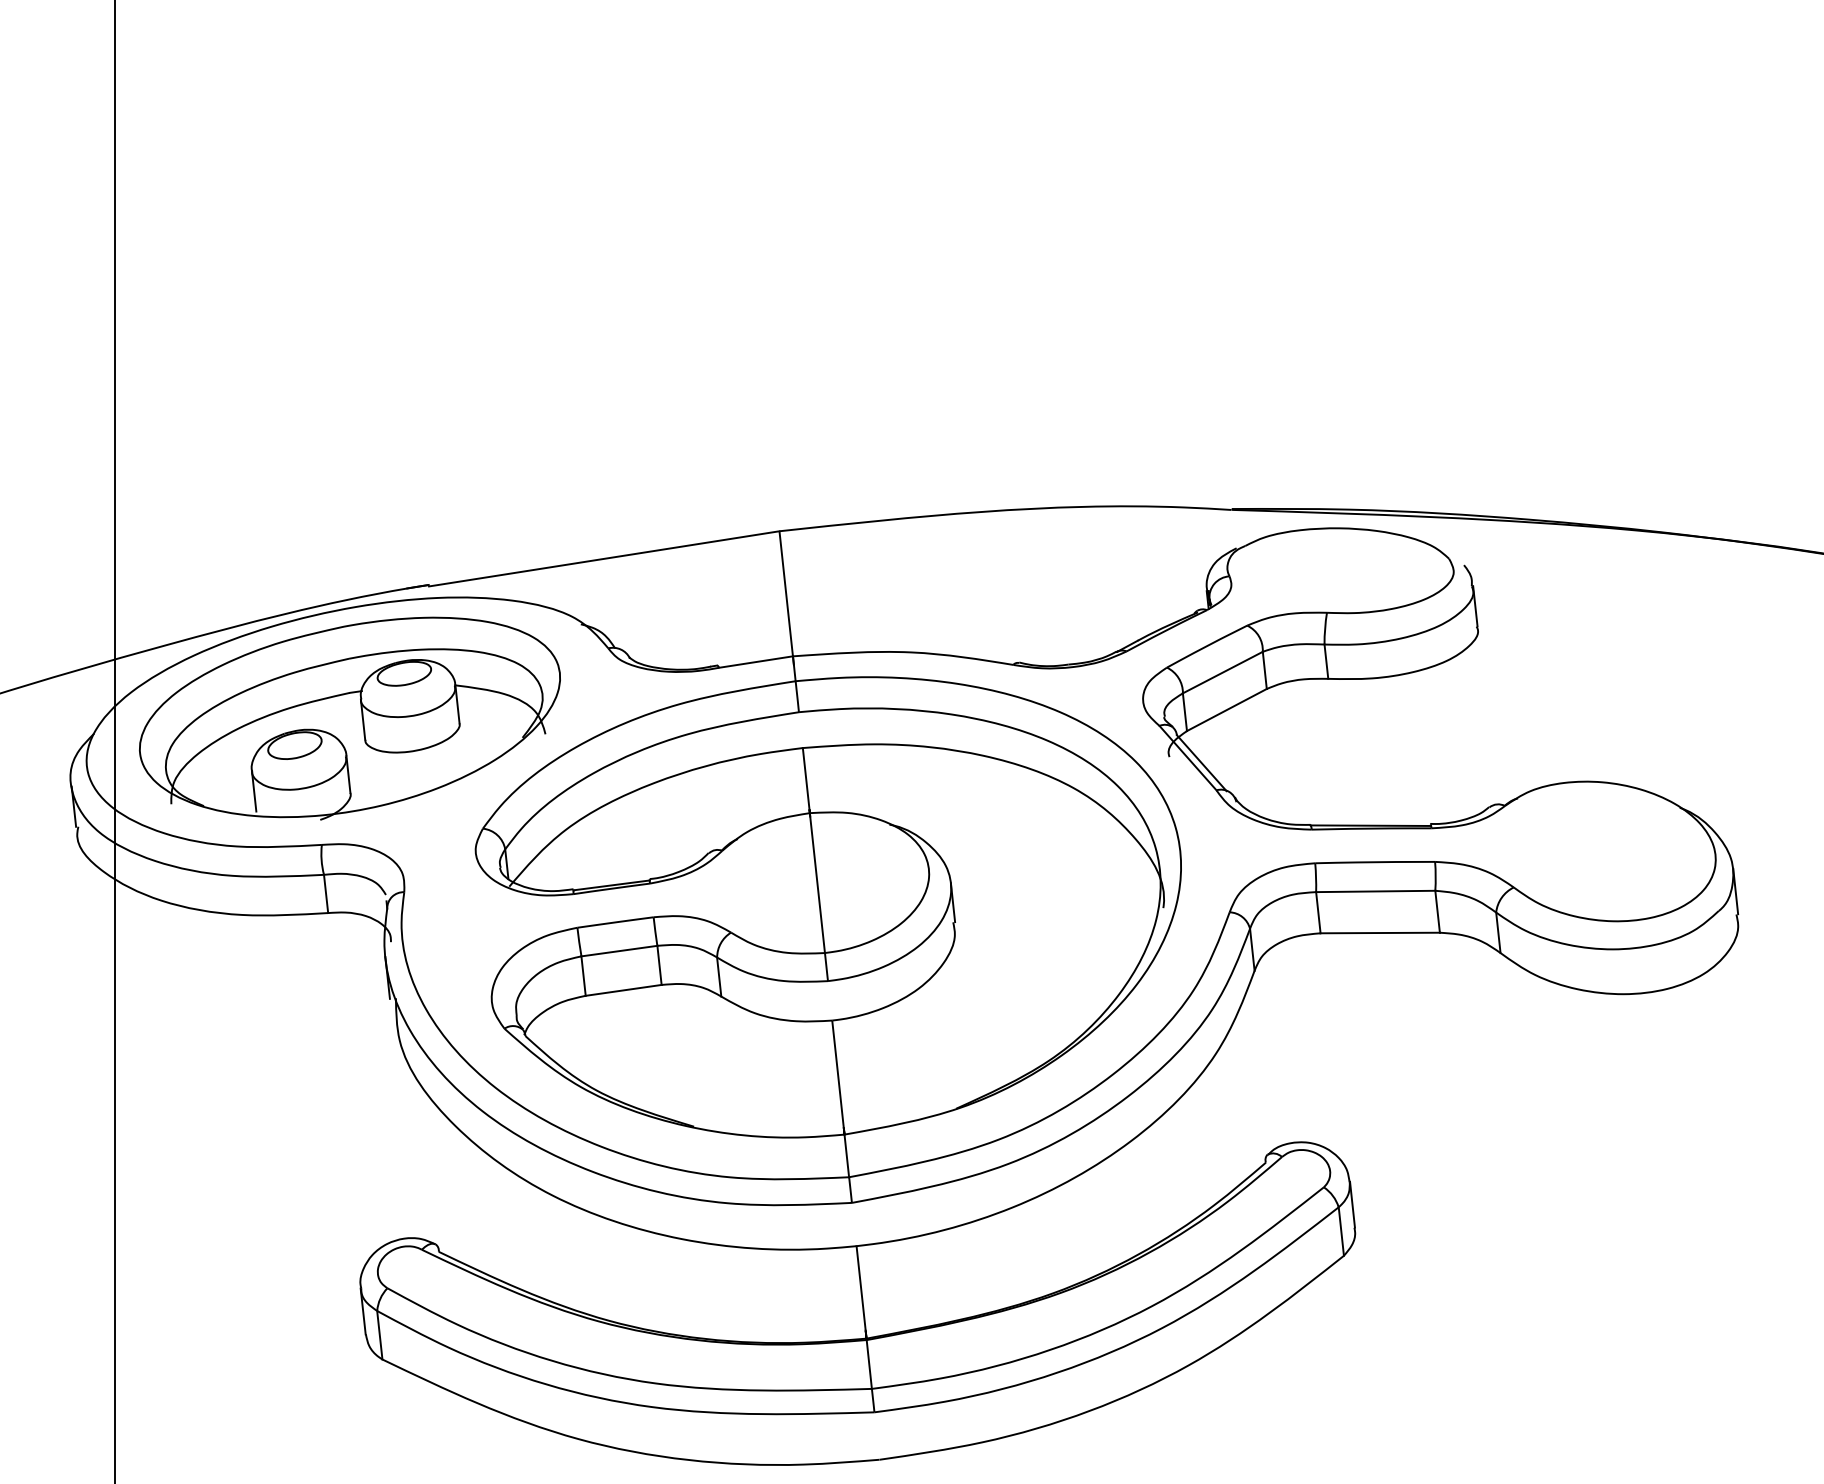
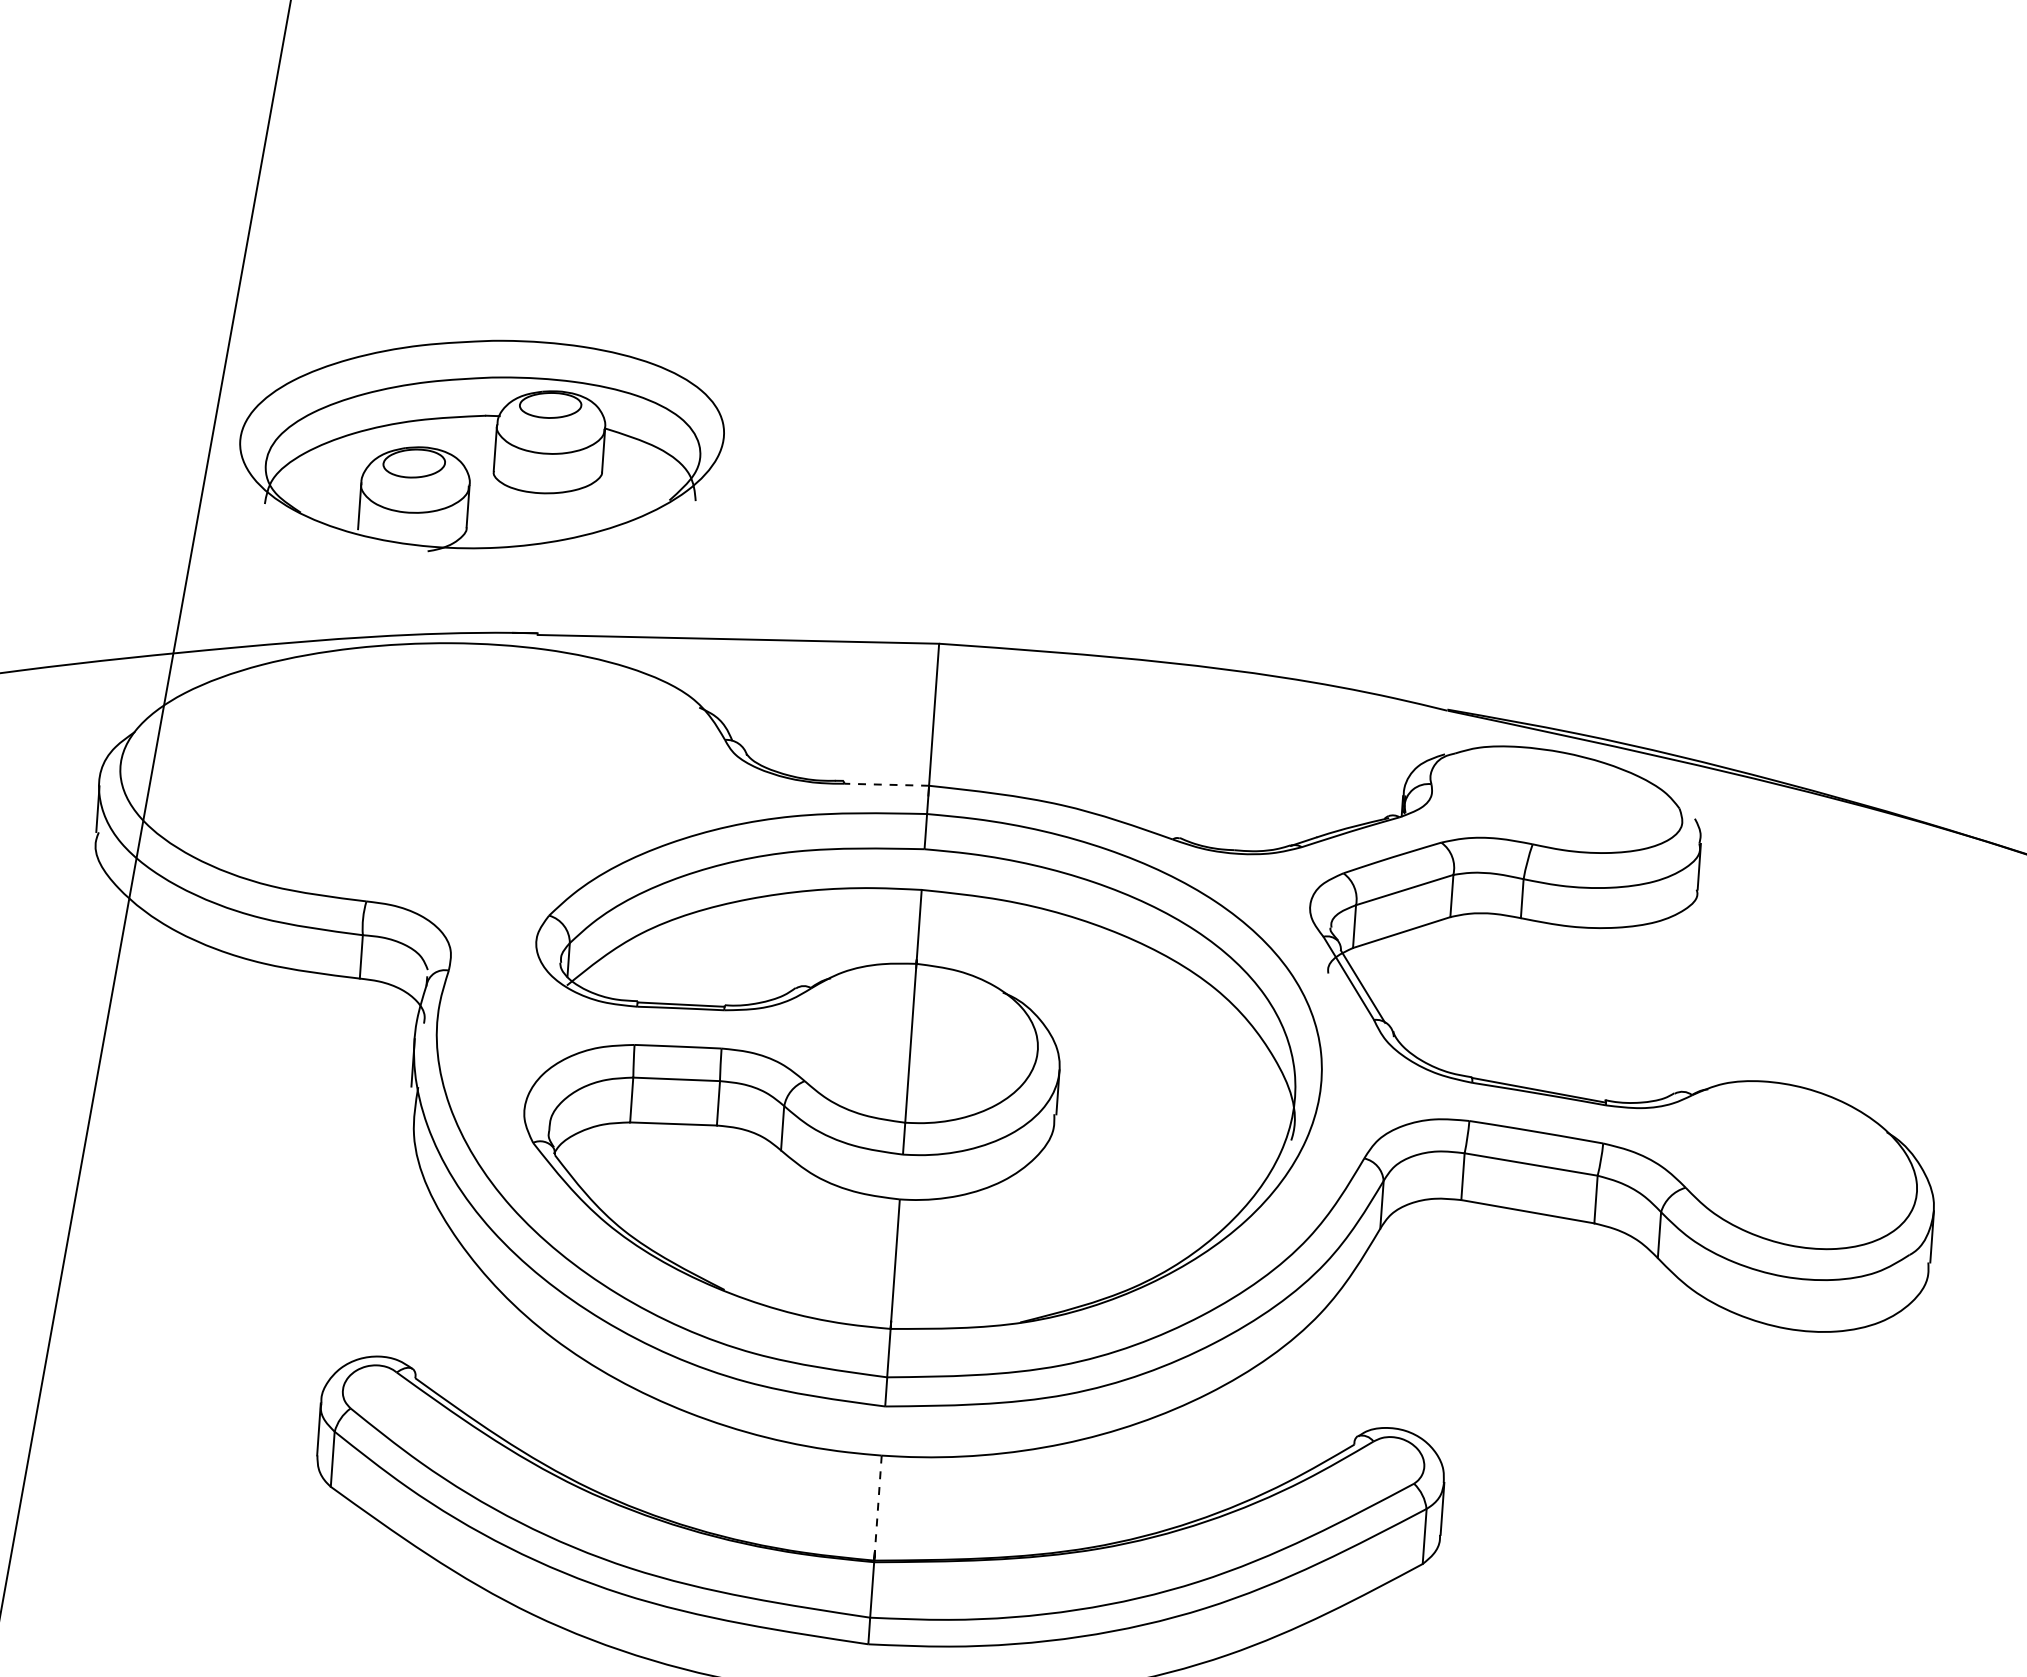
line: (755, 662) -> (886, 785), solid -> dashed
part: (349, 718) -> (480, 444), moved
line: (861, 1292) -> (877, 1508), solid -> dashed

